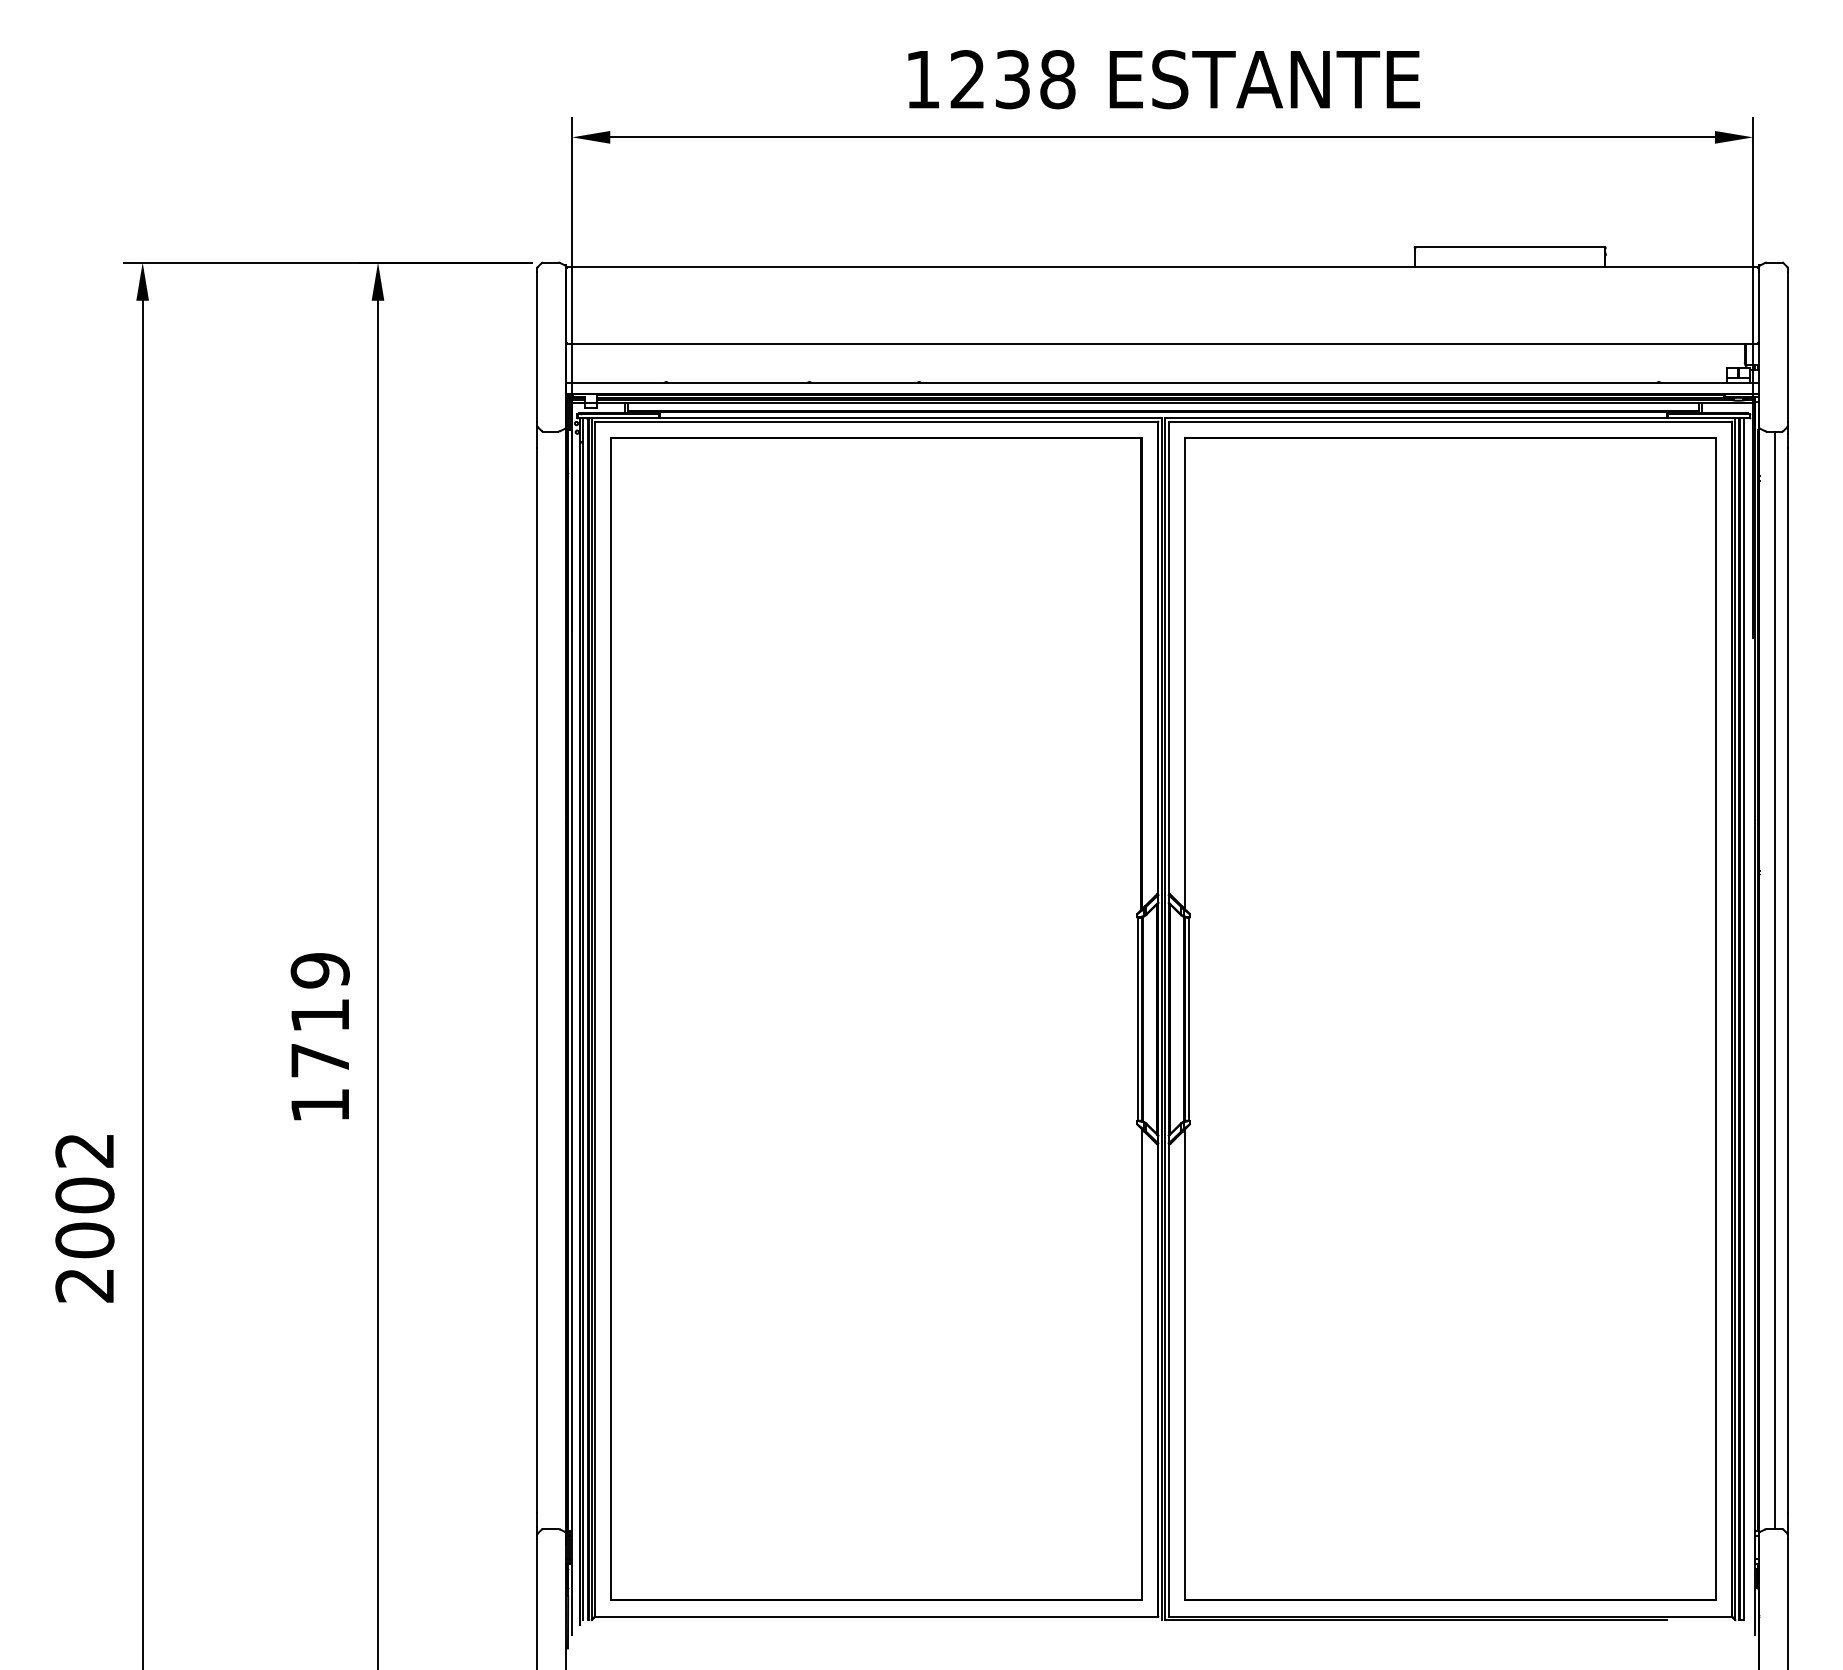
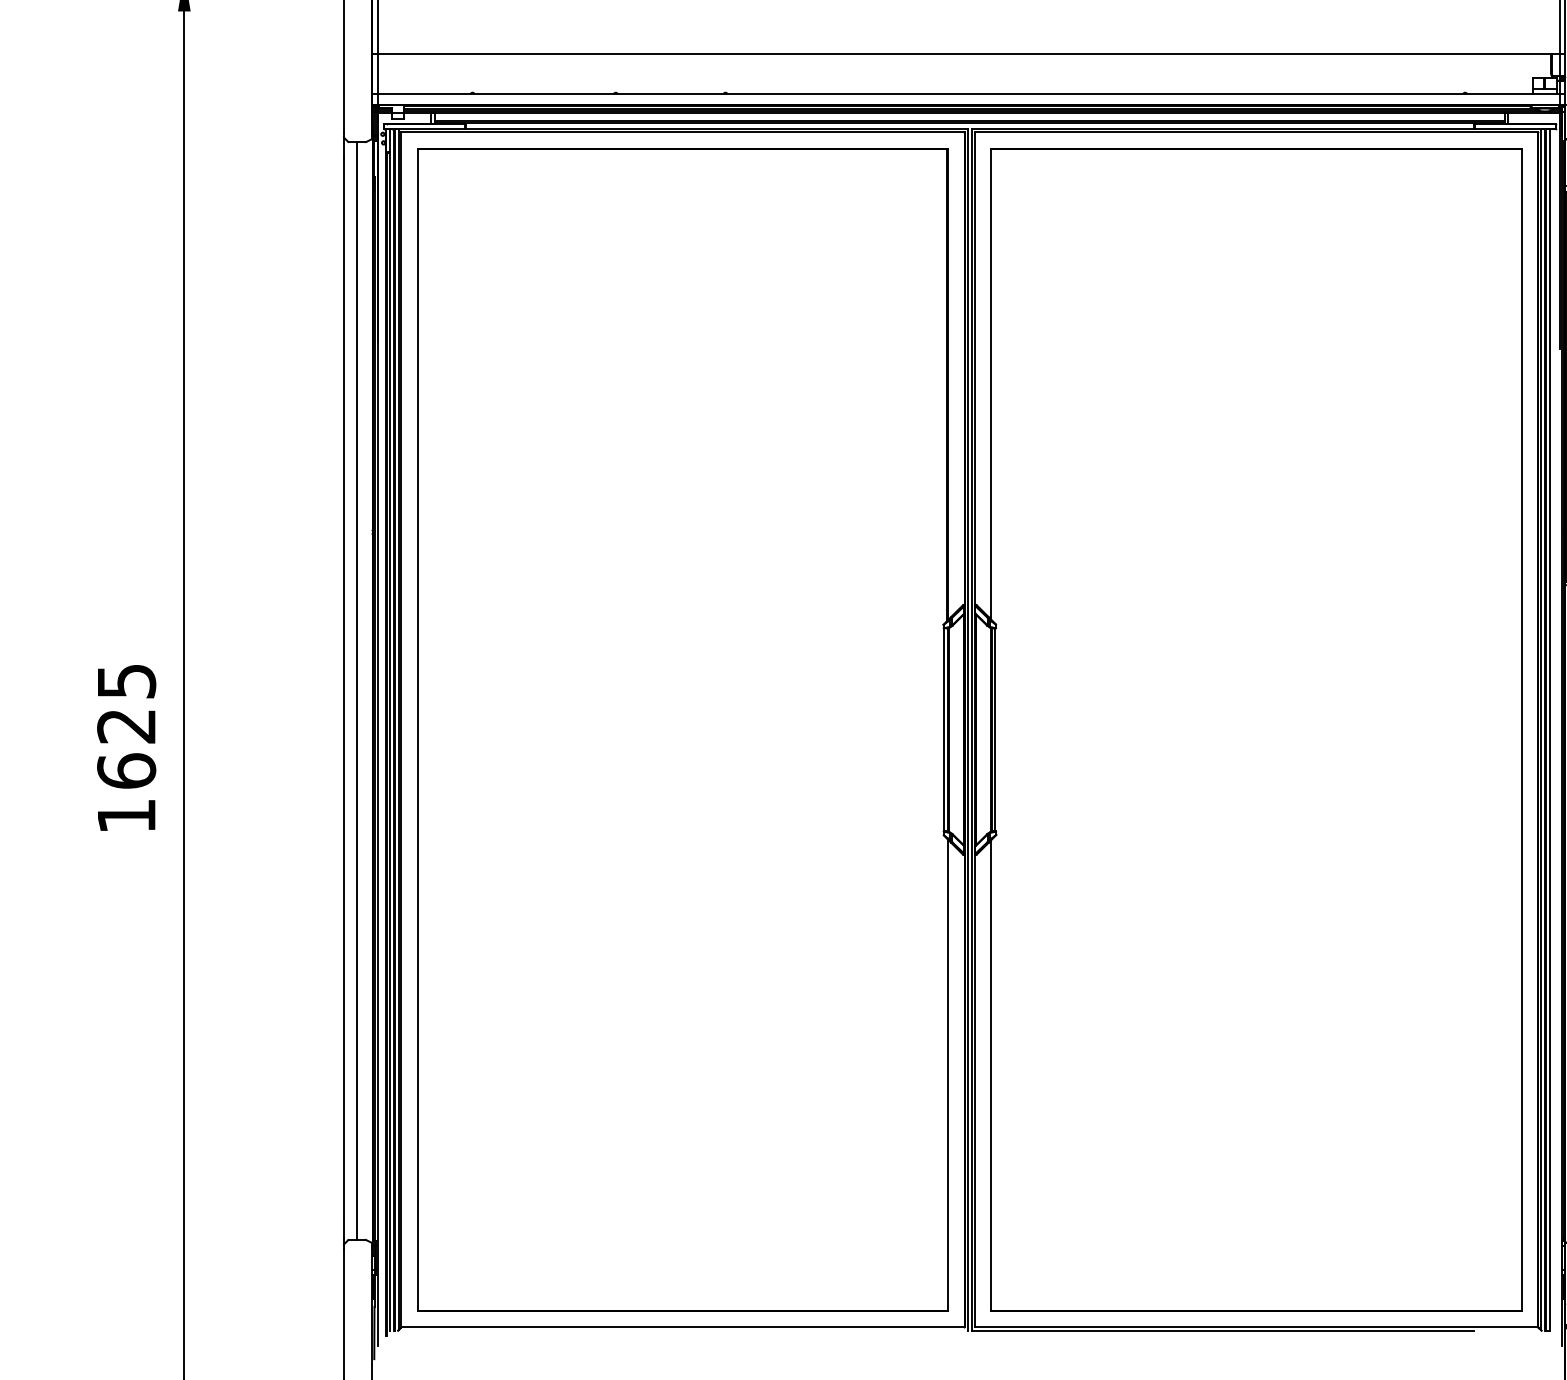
line: (550, 980) -> (356, 691), added
text: (319, 1015) -> (125, 726), 1719 -> 1625

